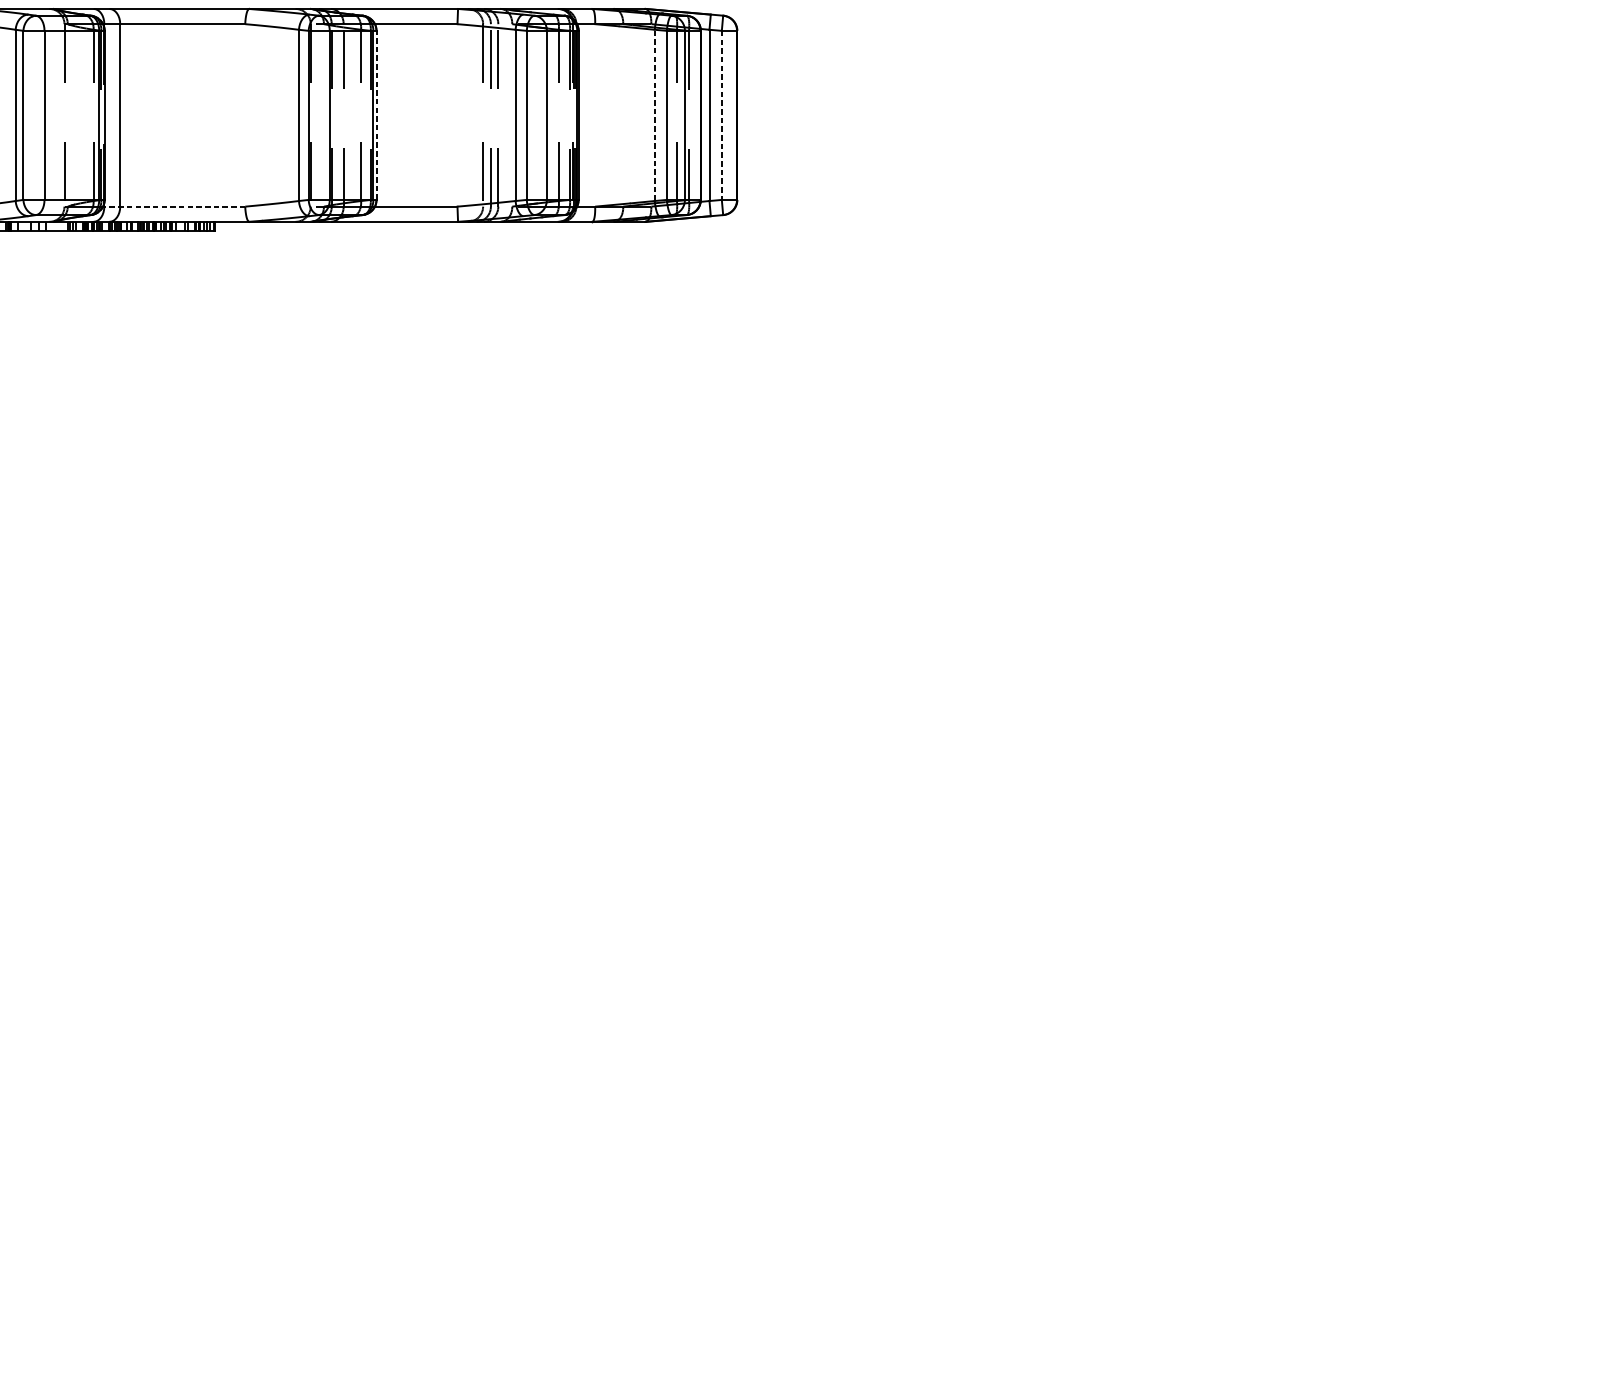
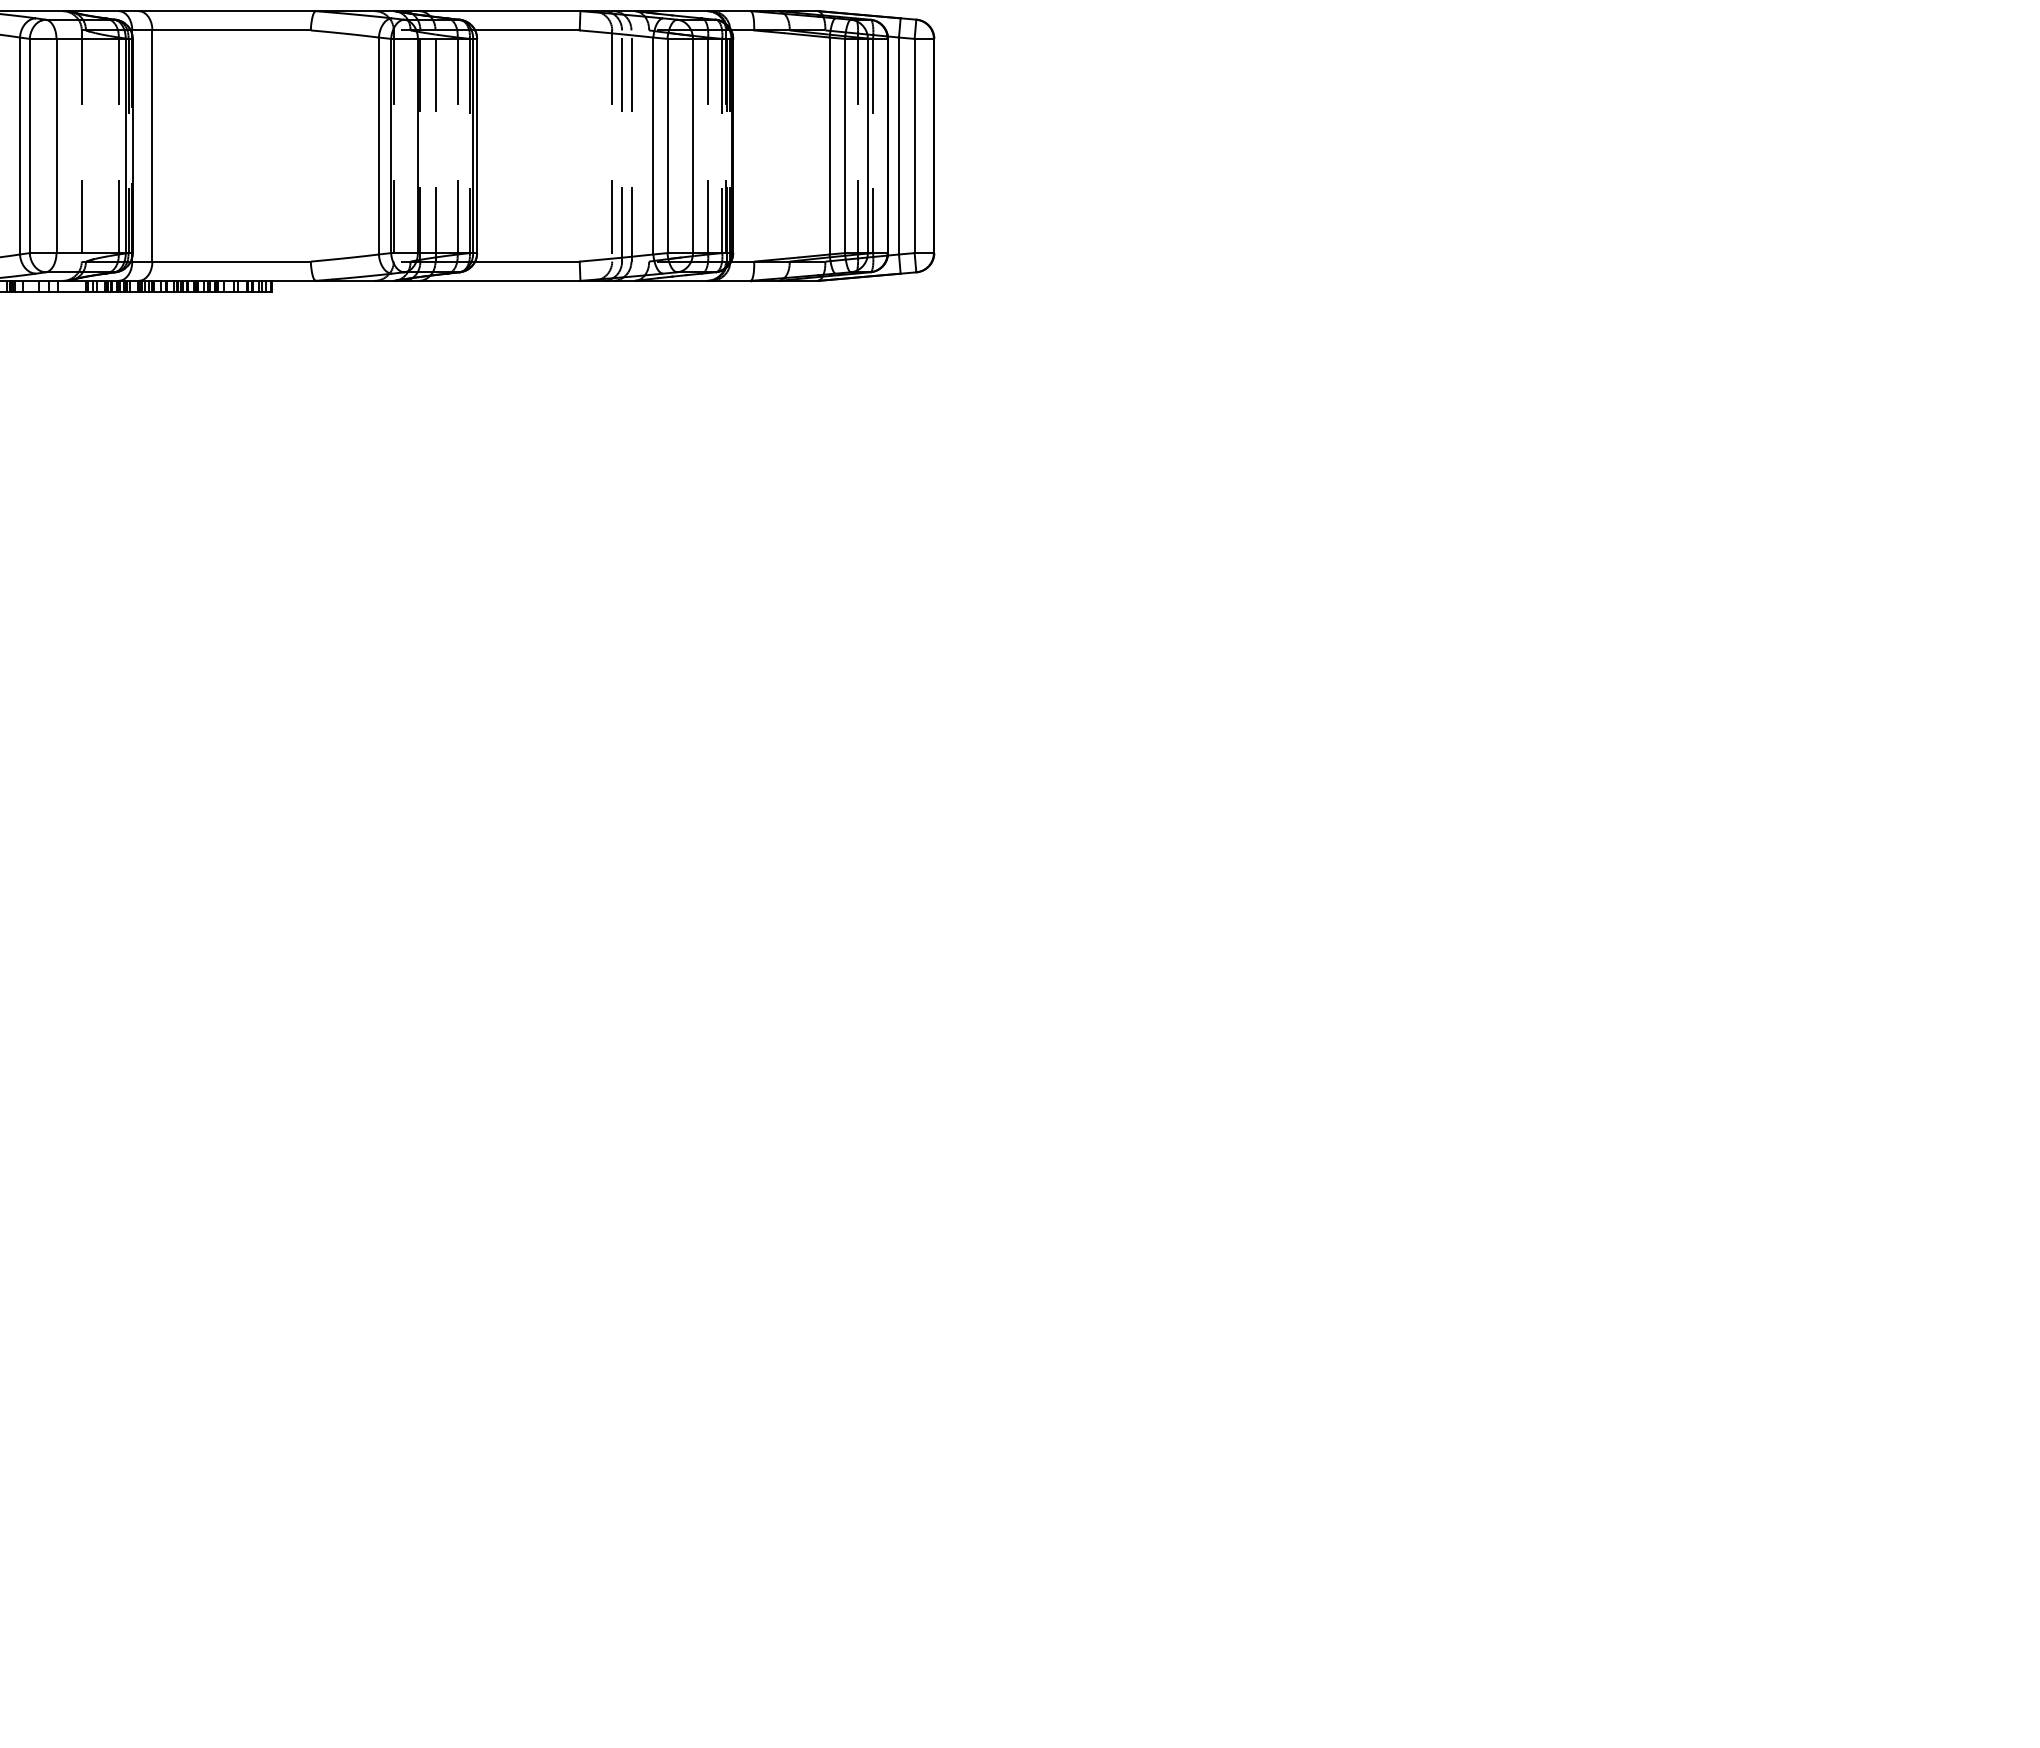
line: (376, 114) -> (477, 145), dashed -> solid
line: (654, 114) -> (829, 145), dashed -> solid
line: (721, 115) -> (914, 146), dashed -> solid
line: (173, 206) -> (220, 261), dashed -> solid

